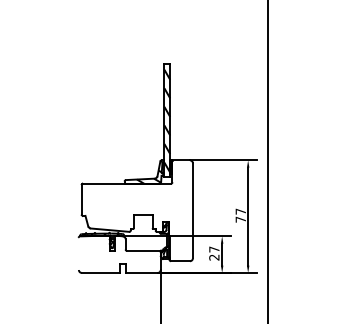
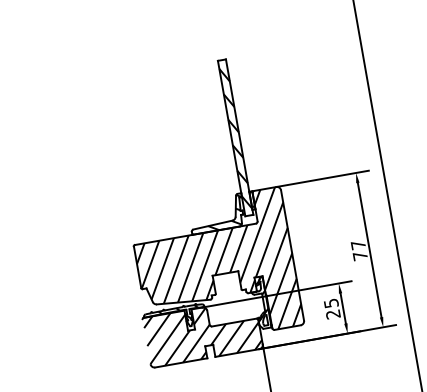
hatch: (136, 210) -> (215, 268), added
text: (214, 249) -> (331, 303), 27 -> 25
hatch: (119, 254) -> (202, 333), added

